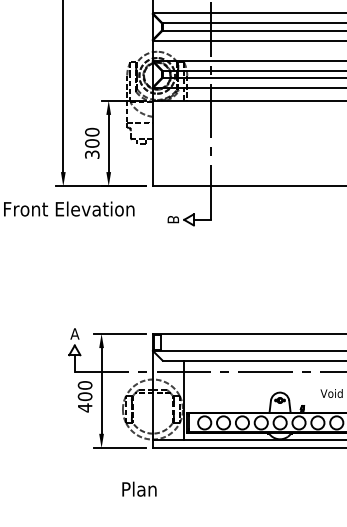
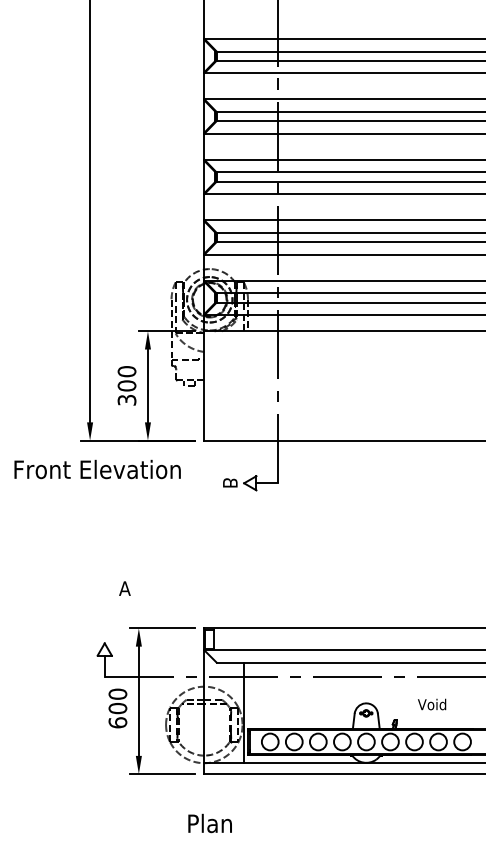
text: (74, 333) -> (124, 588), moved
text: (84, 407) -> (117, 722), 400 -> 600
text: (138, 489) -> (209, 823), moved

